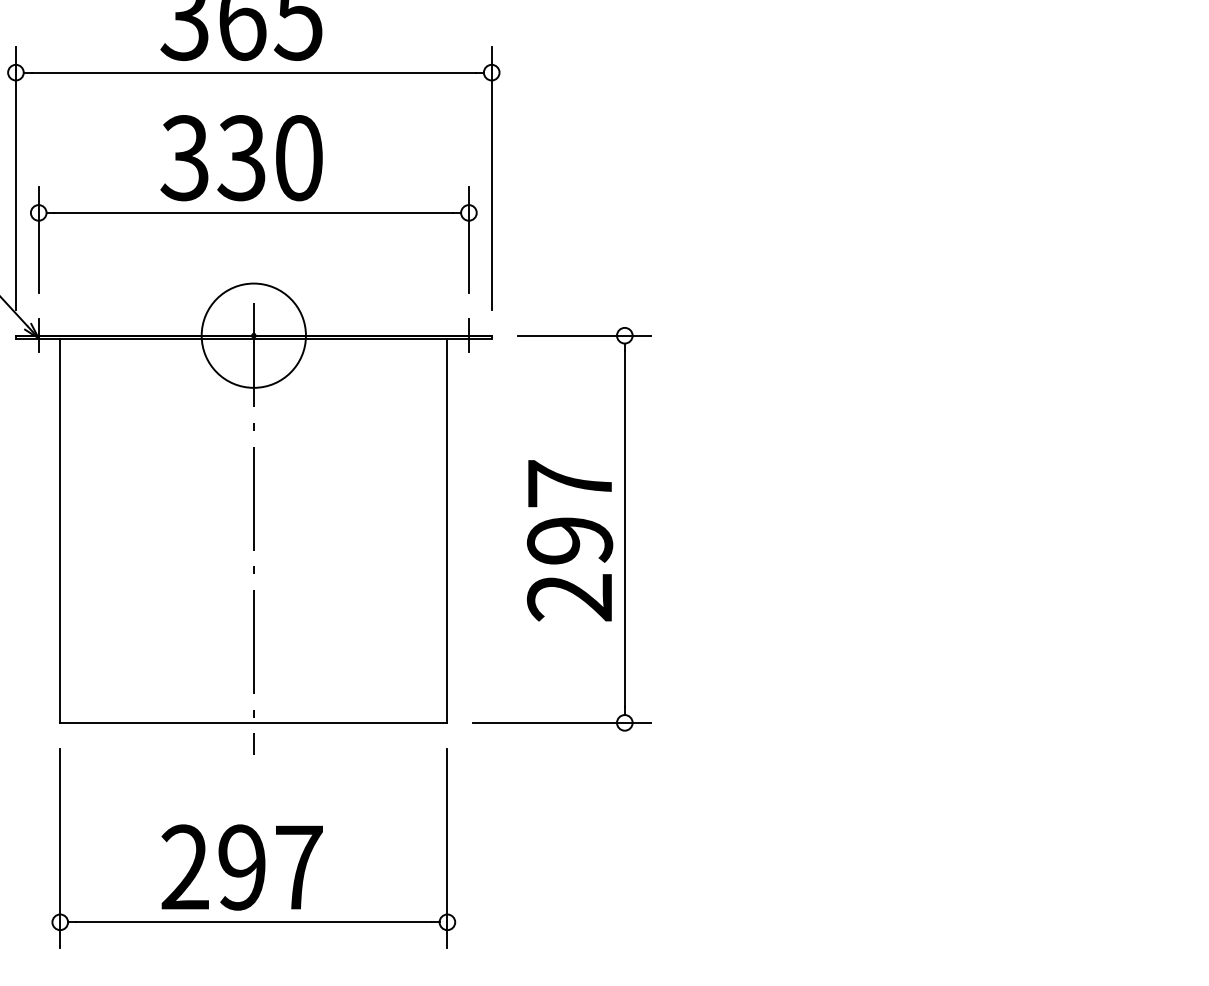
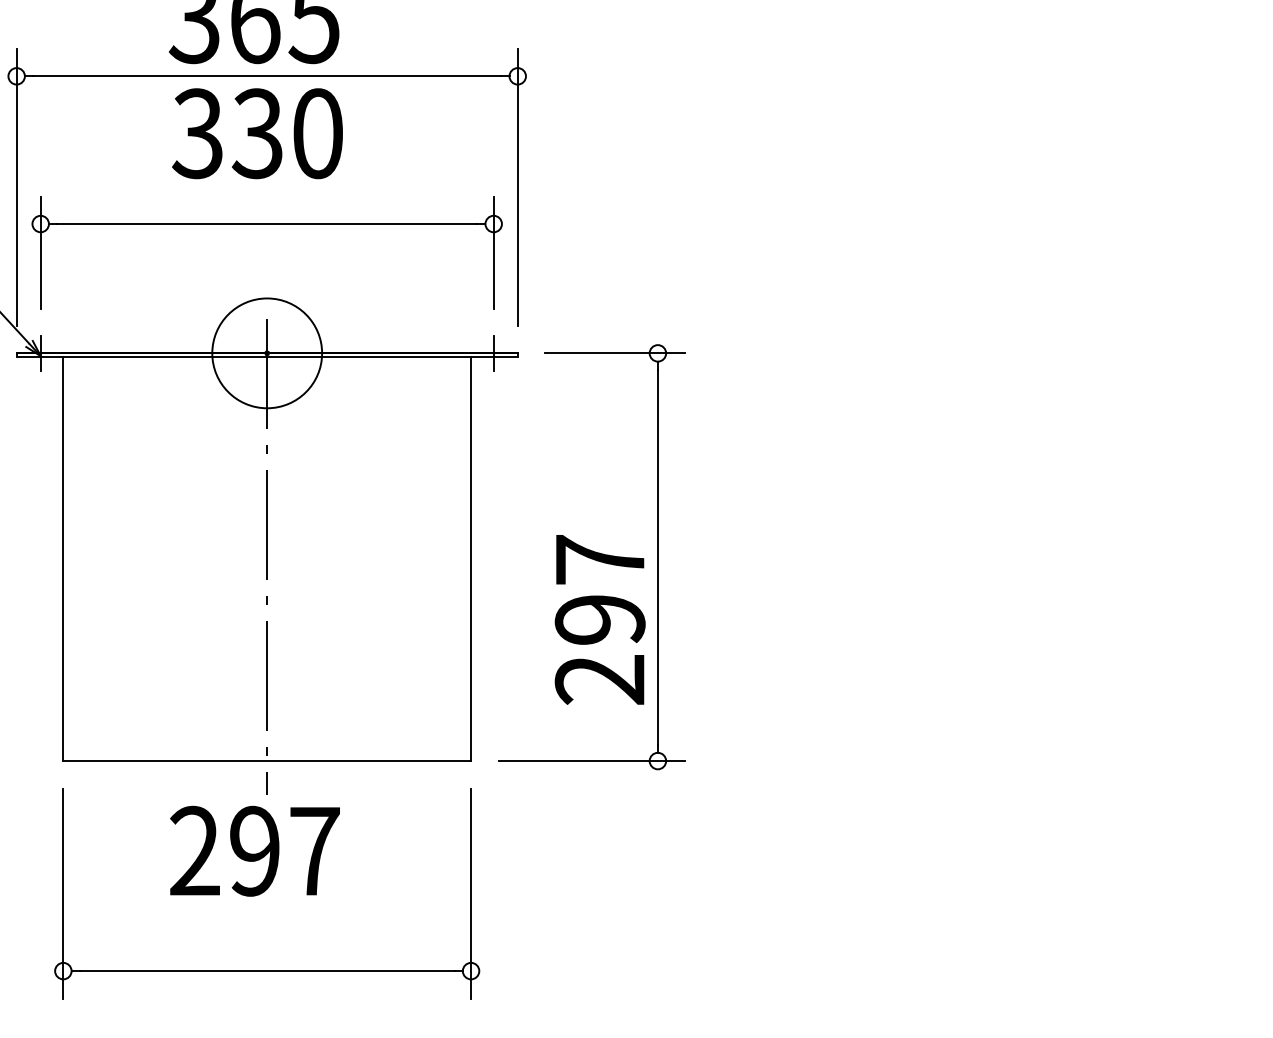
text: (241, 158) -> (257, 134), moved
text: (570, 540) -> (600, 619), moved
text: (241, 867) -> (254, 851), moved

